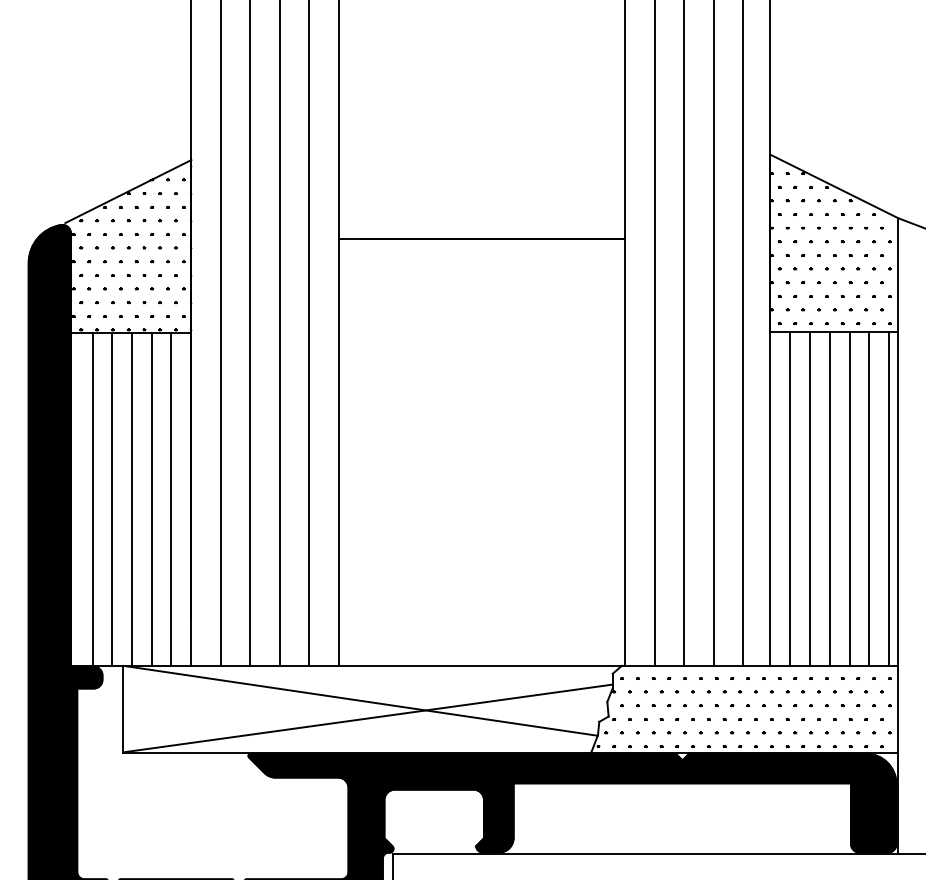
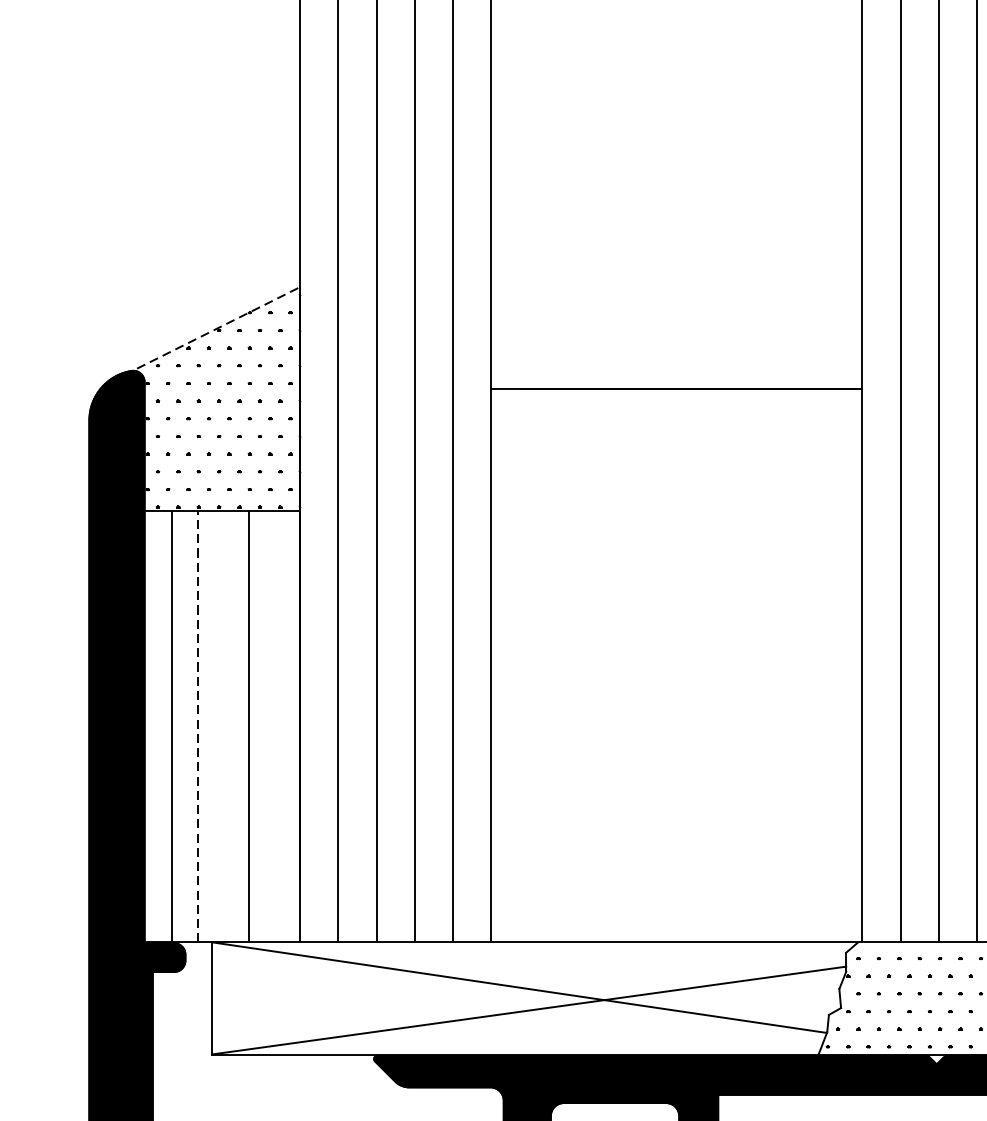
line: (128, 191) -> (218, 327), solid -> dashed
line: (112, 499) -> (198, 726), solid -> dashed
line: (132, 499) -> (224, 726), removed
line: (171, 499) -> (274, 726), removed

